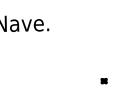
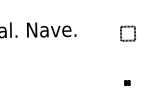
part: (104, 27) -> (127, 33), added

